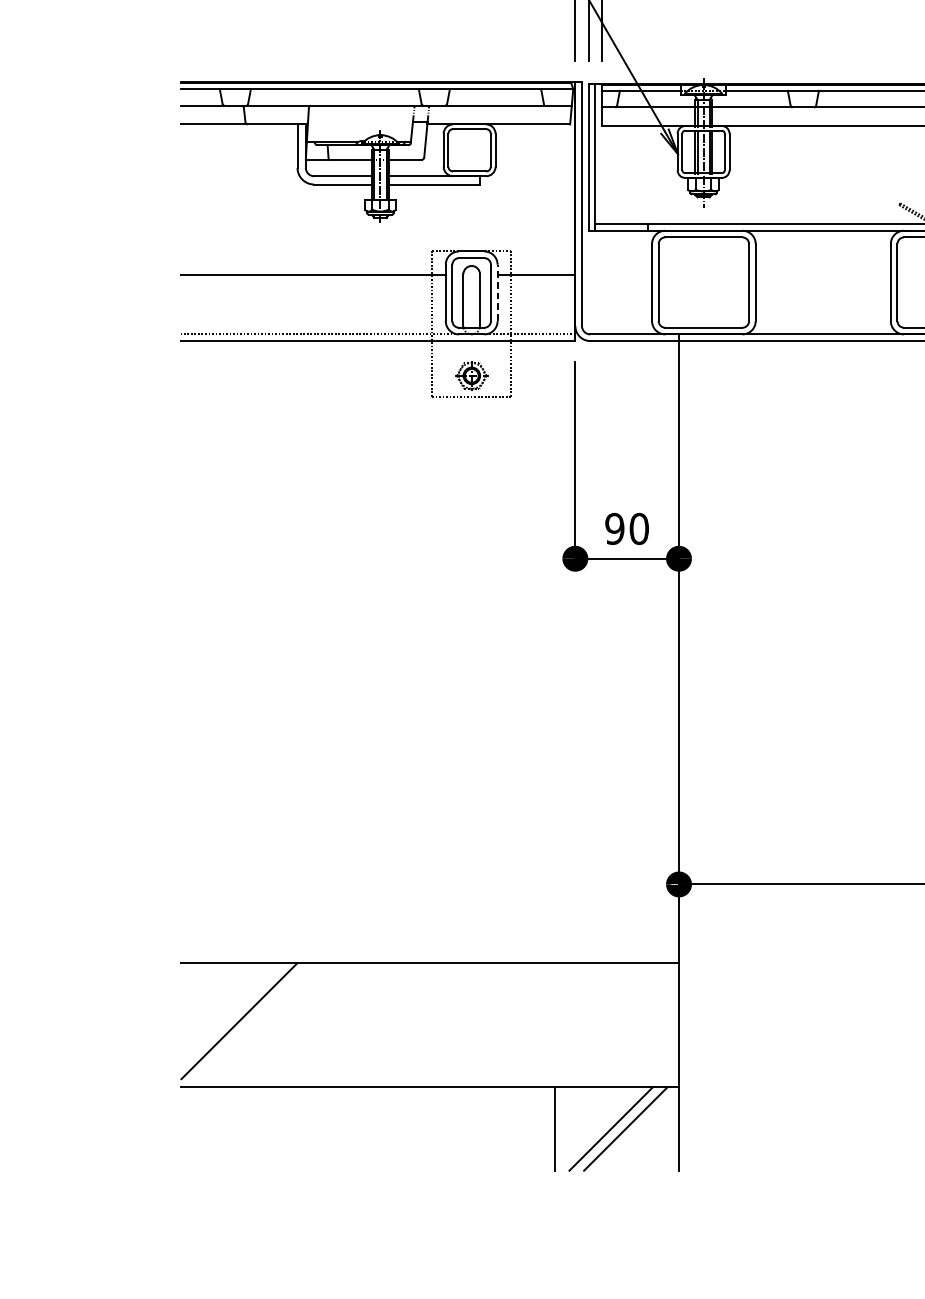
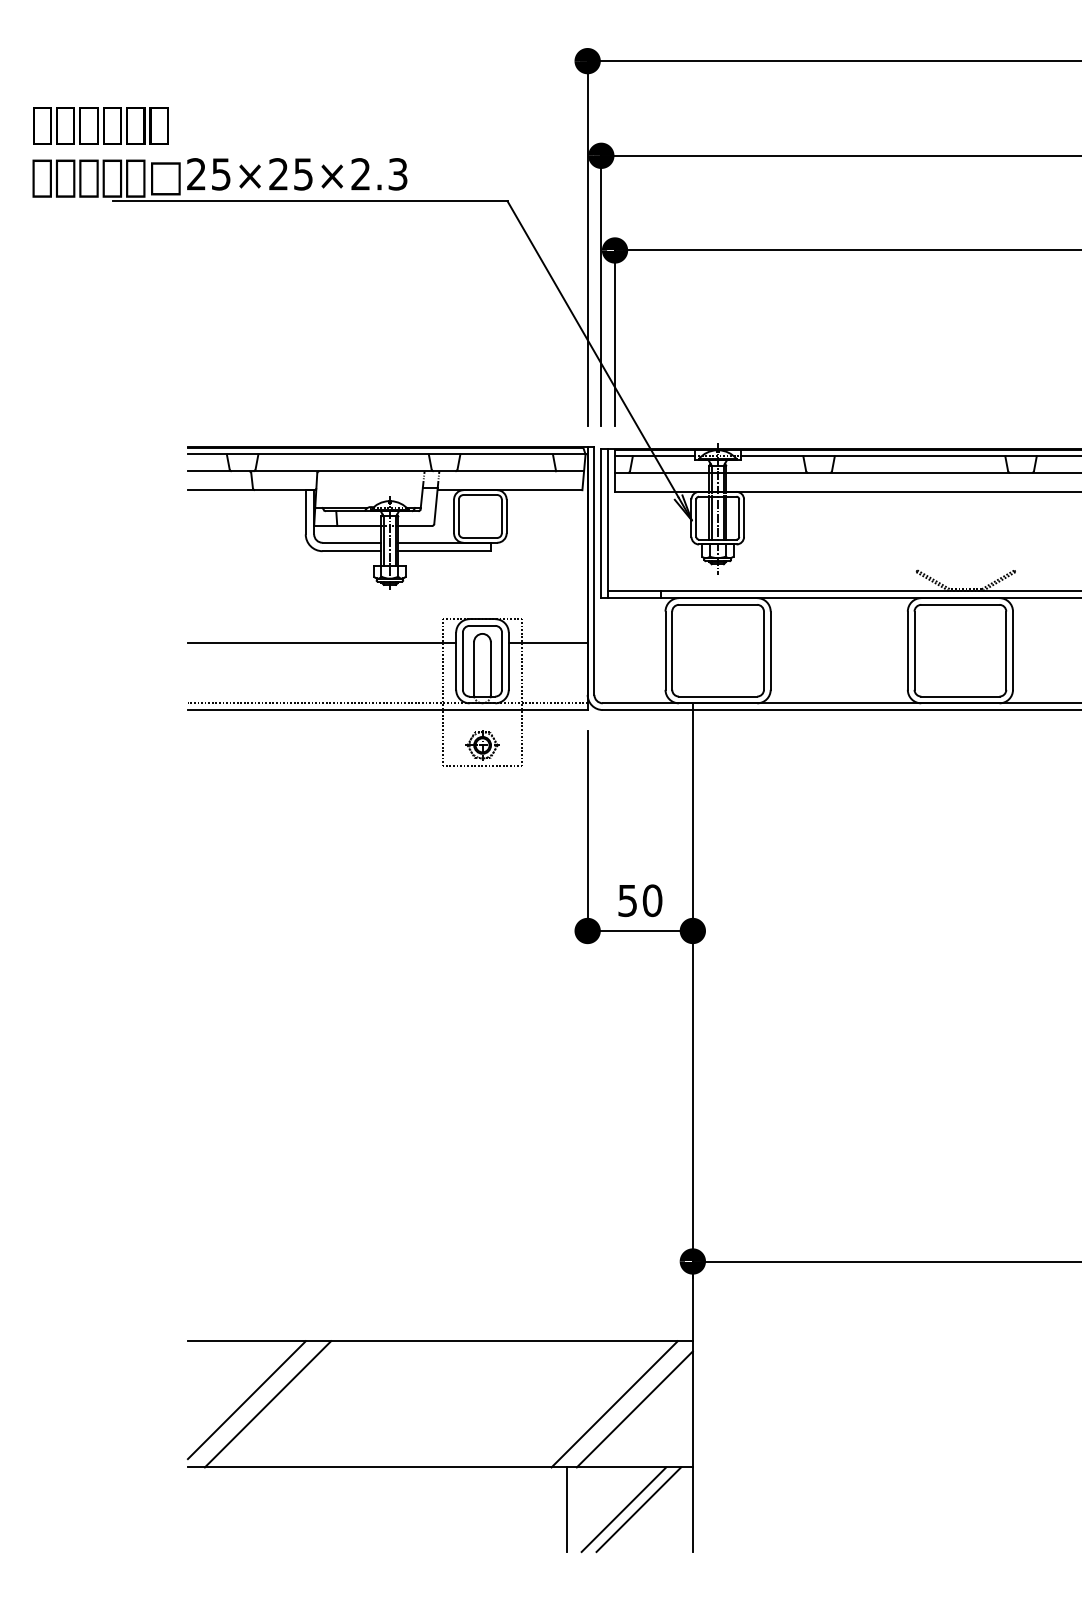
line: (497, 293) -> (508, 661), dashed -> solid
text: (614, 528) -> (627, 900), 90 -> 50
line: (259, 1025) -> (267, 1404), added
line: (601, 1025) -> (614, 1404), added
line: (621, 1030) -> (634, 1409), added

